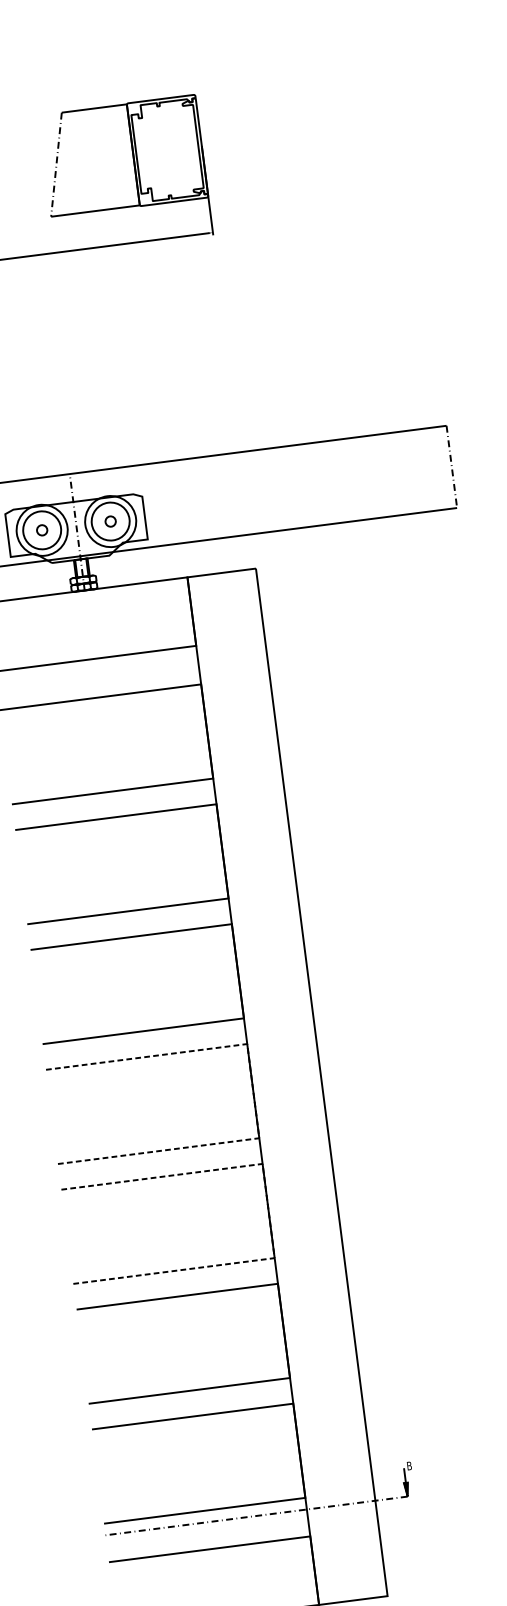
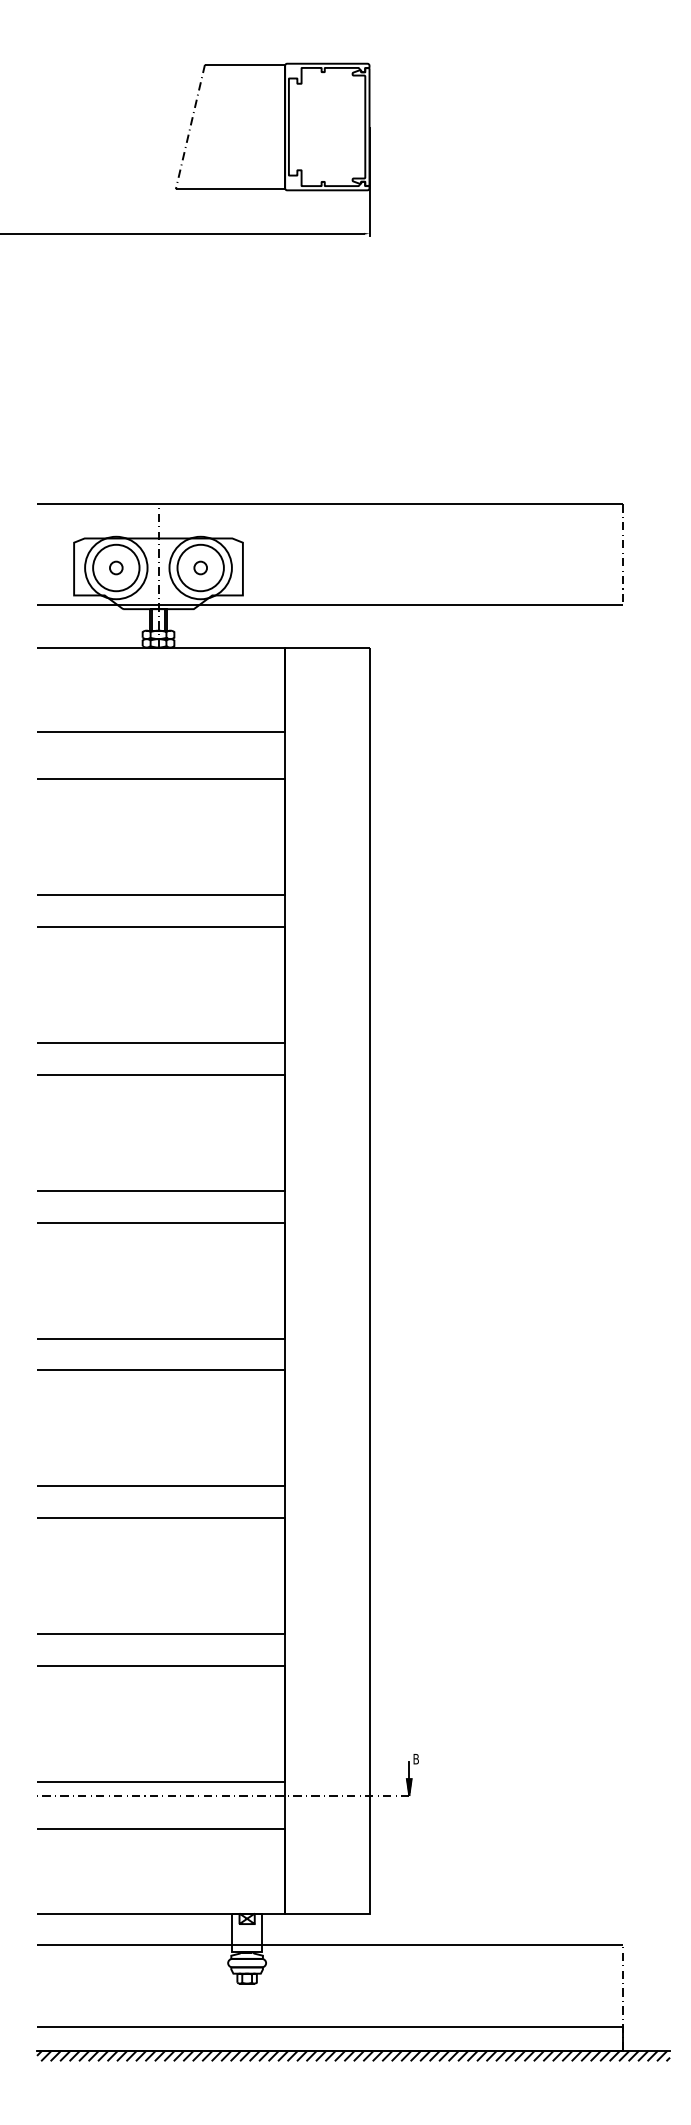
line: (253, 1091) -> (285, 1280), dashed -> solid
line: (268, 1210) -> (285, 1427), dashed -> solid

